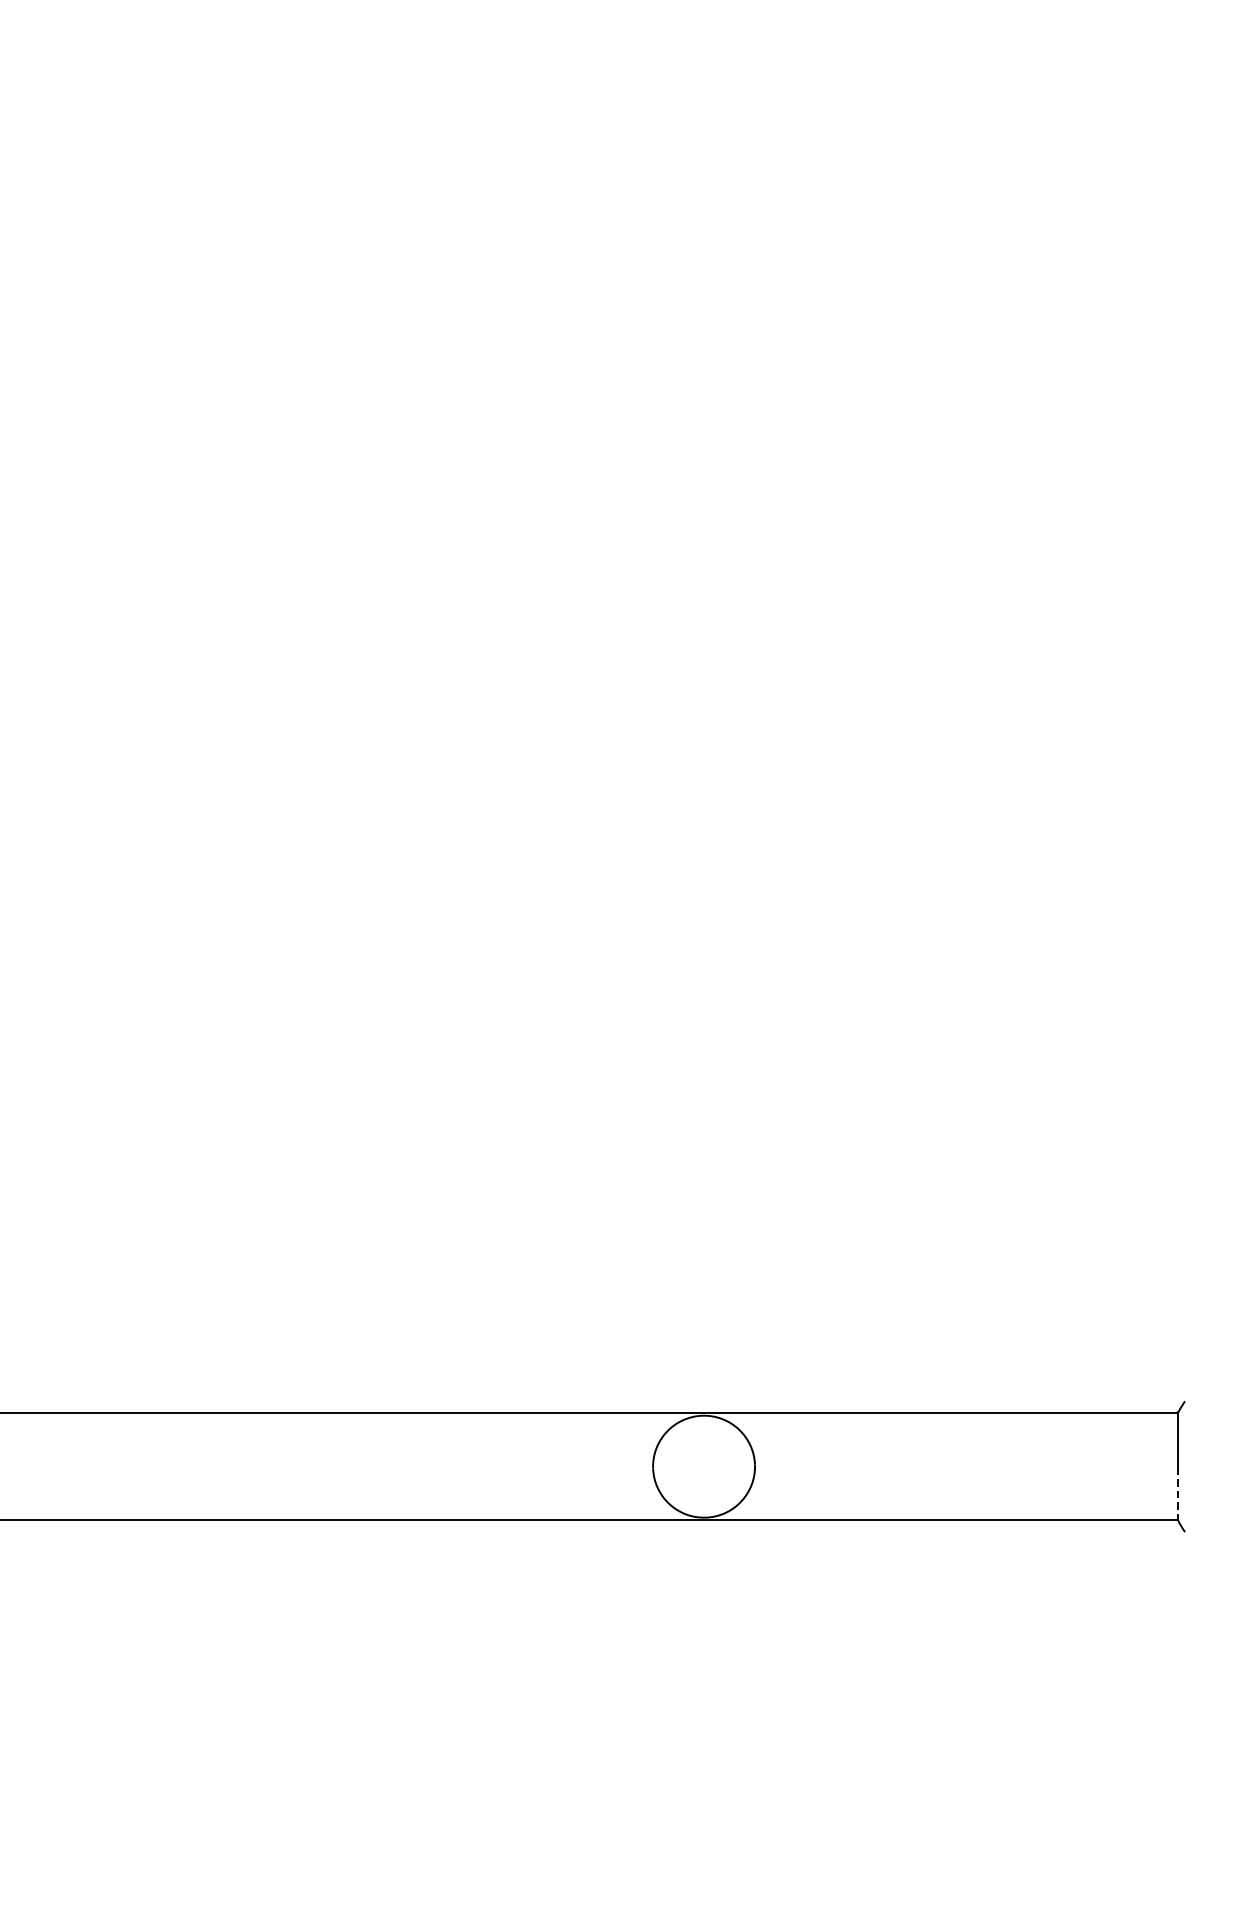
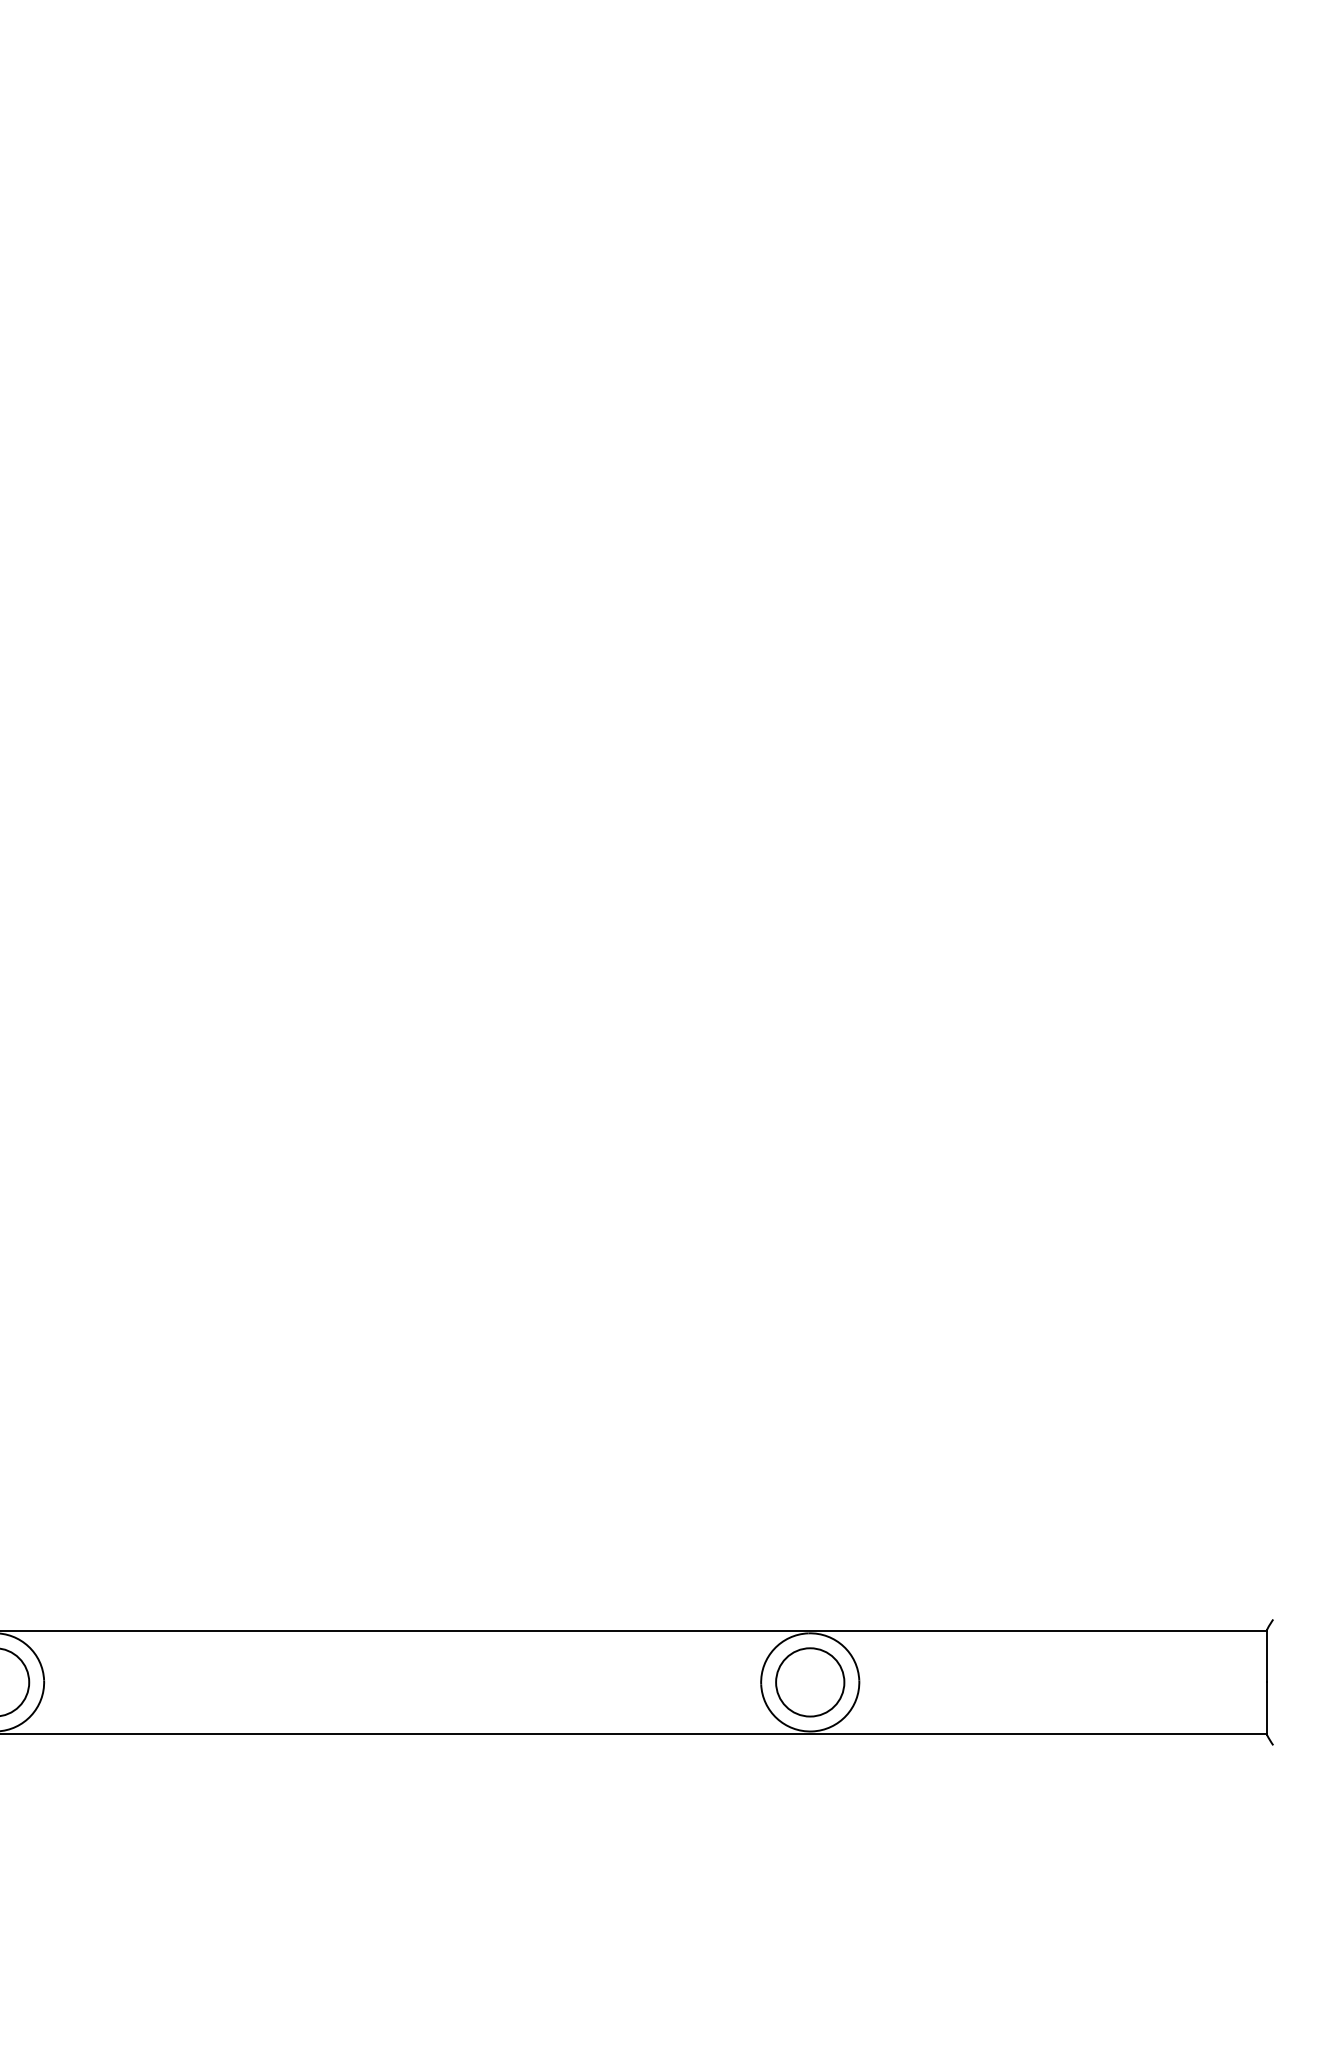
circle: (704, 1466) -> (810, 1682), added
line: (1177, 1493) -> (1266, 1708), dashed -> solid

